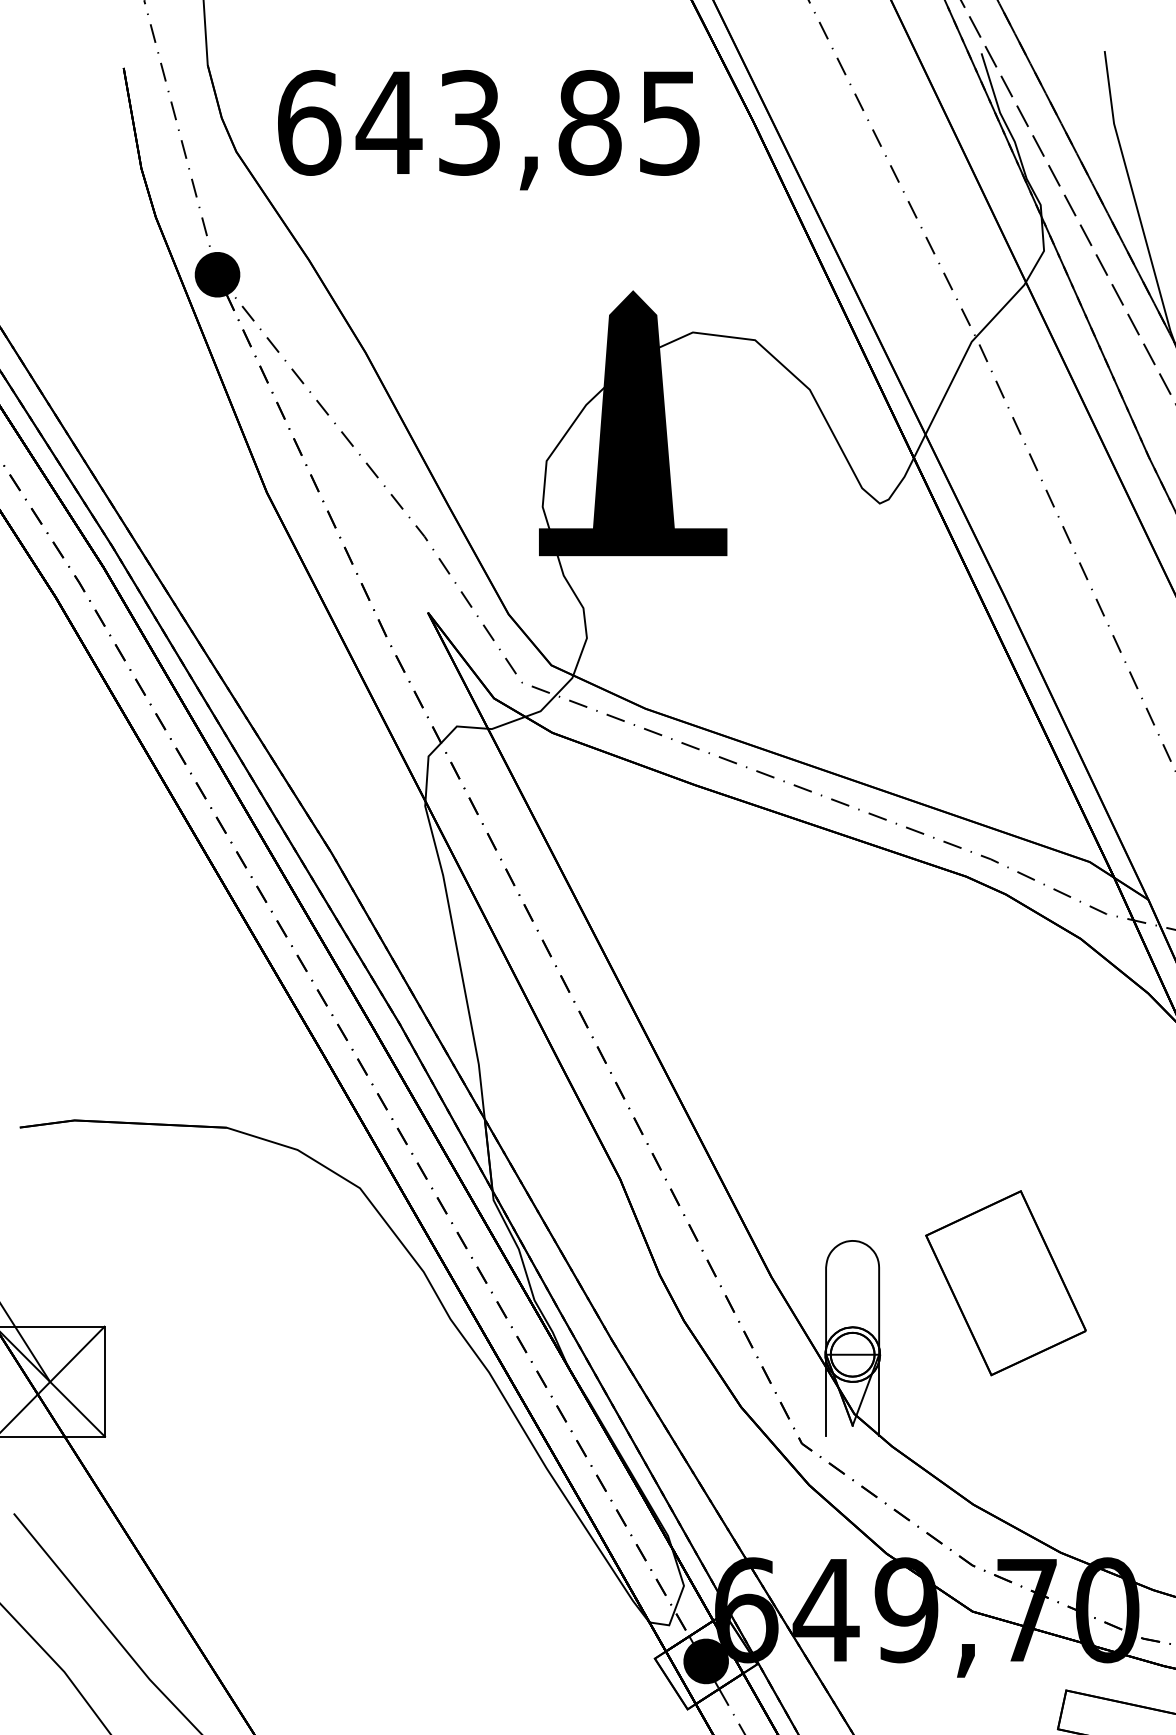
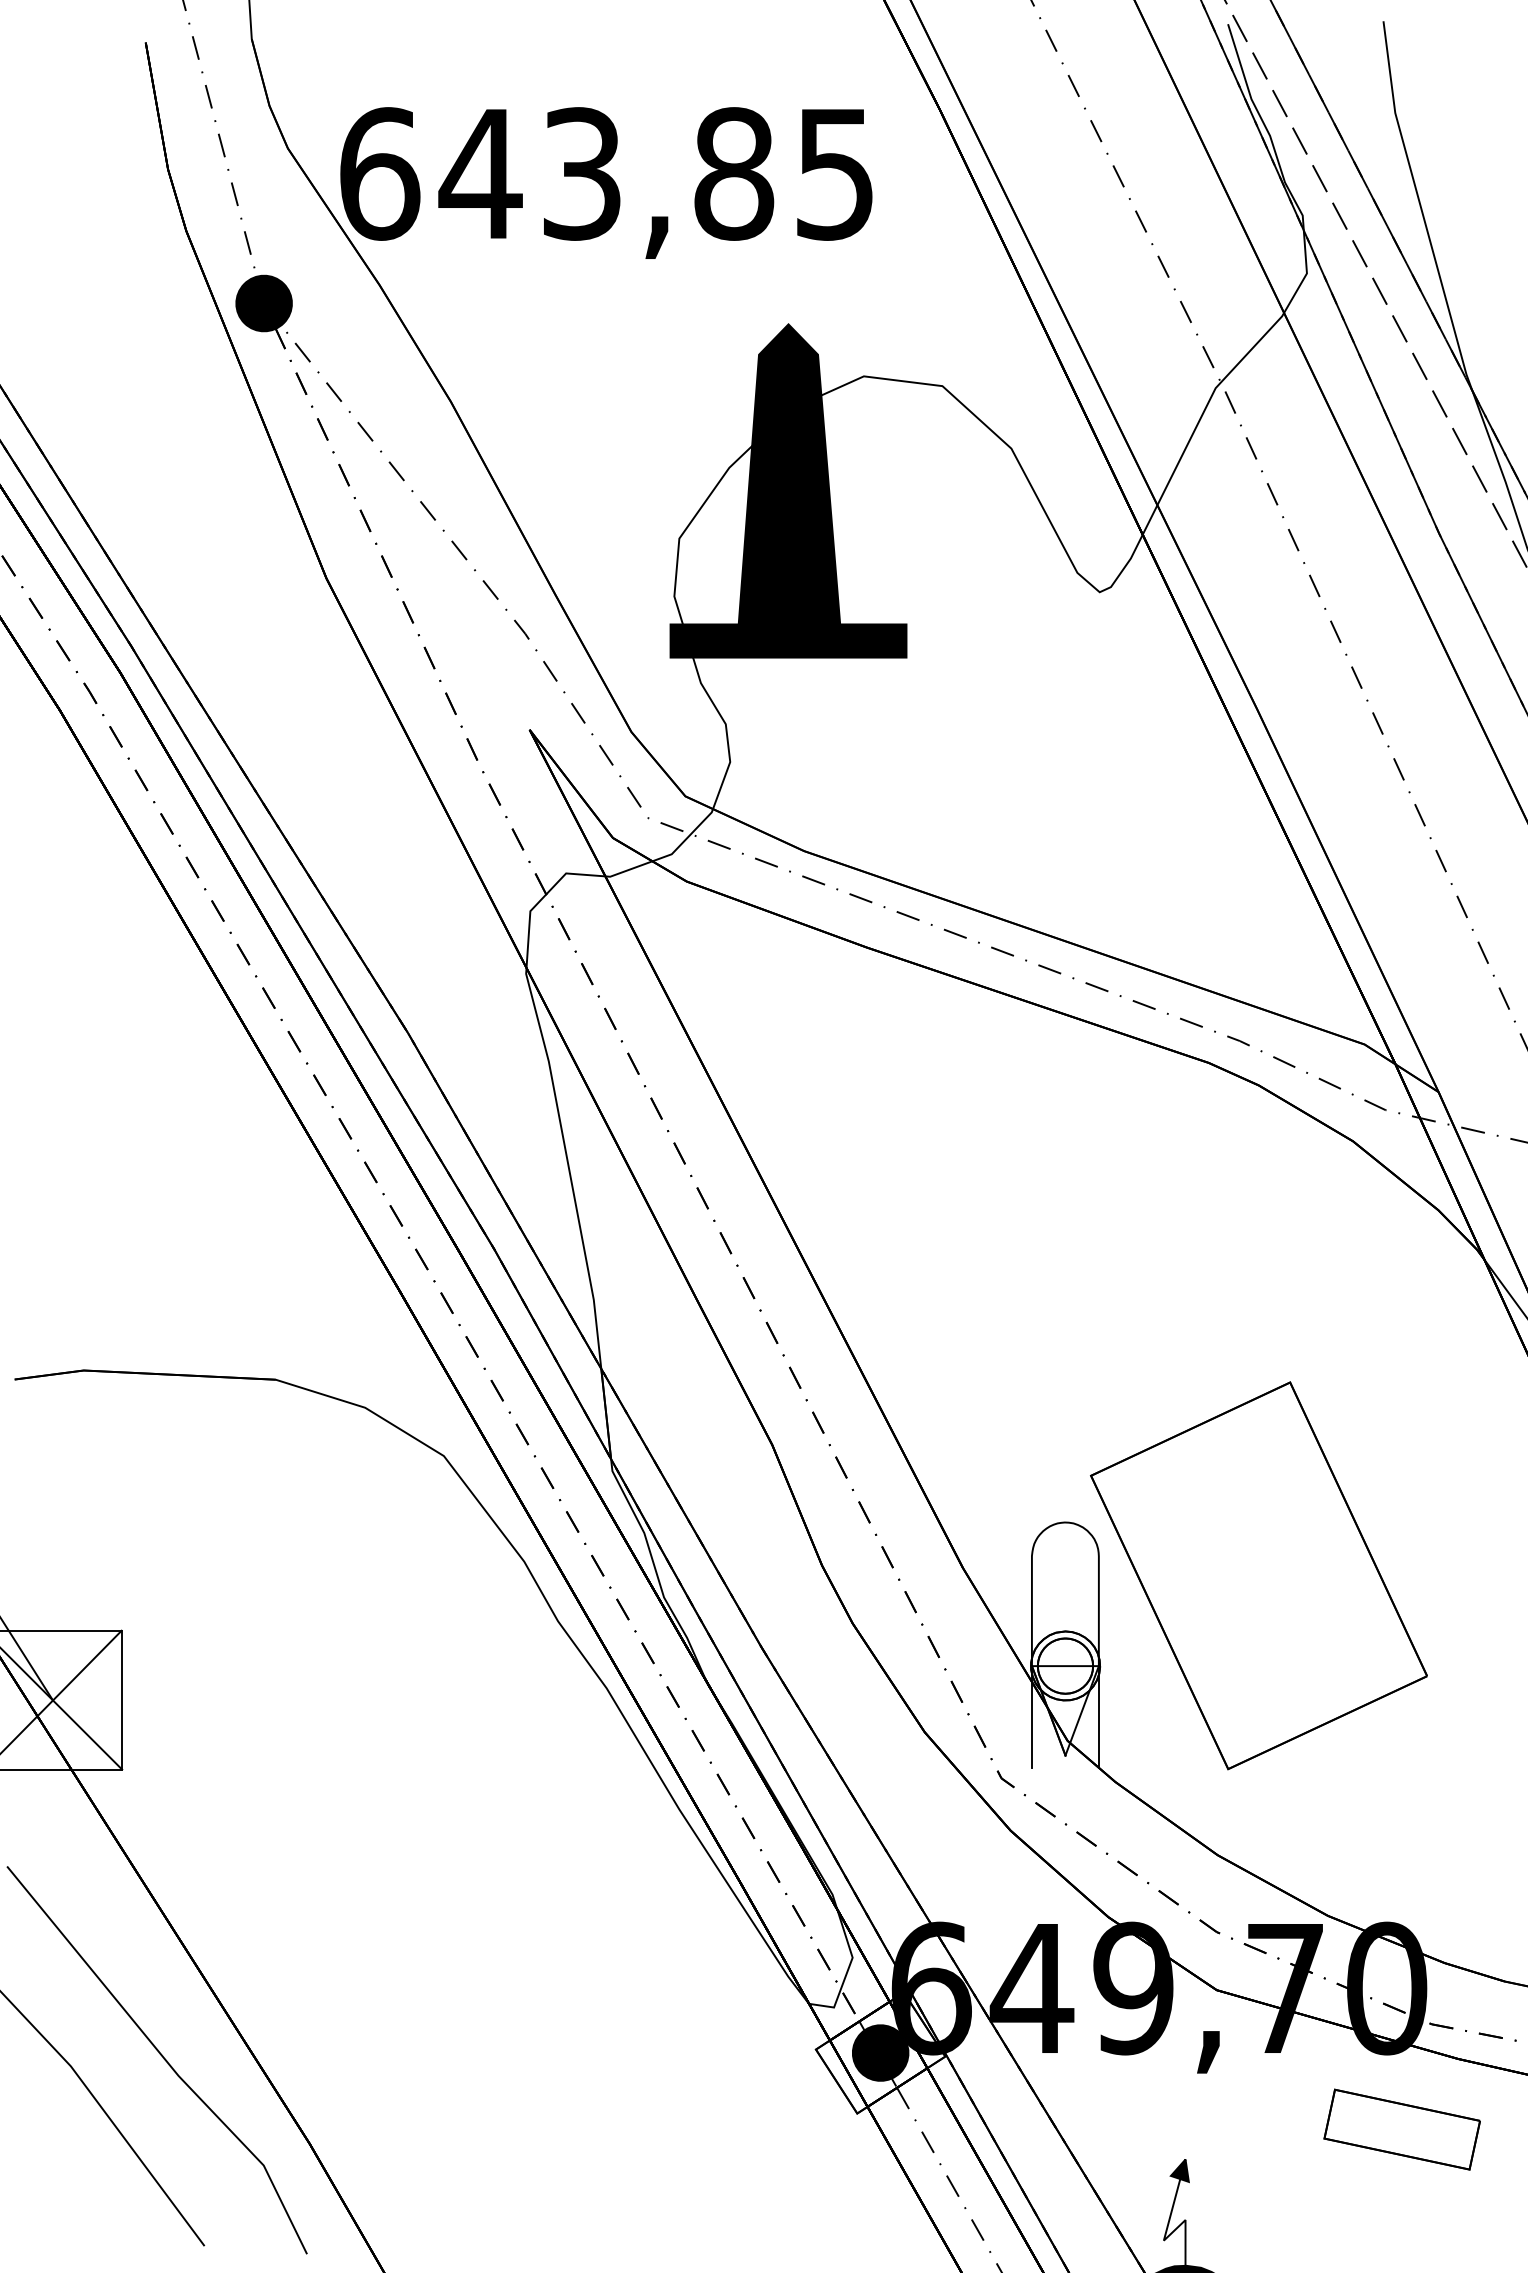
text: (488, 129) -> (606, 182), moved
part: (1005, 1282) -> (1258, 1575), size x1.67

